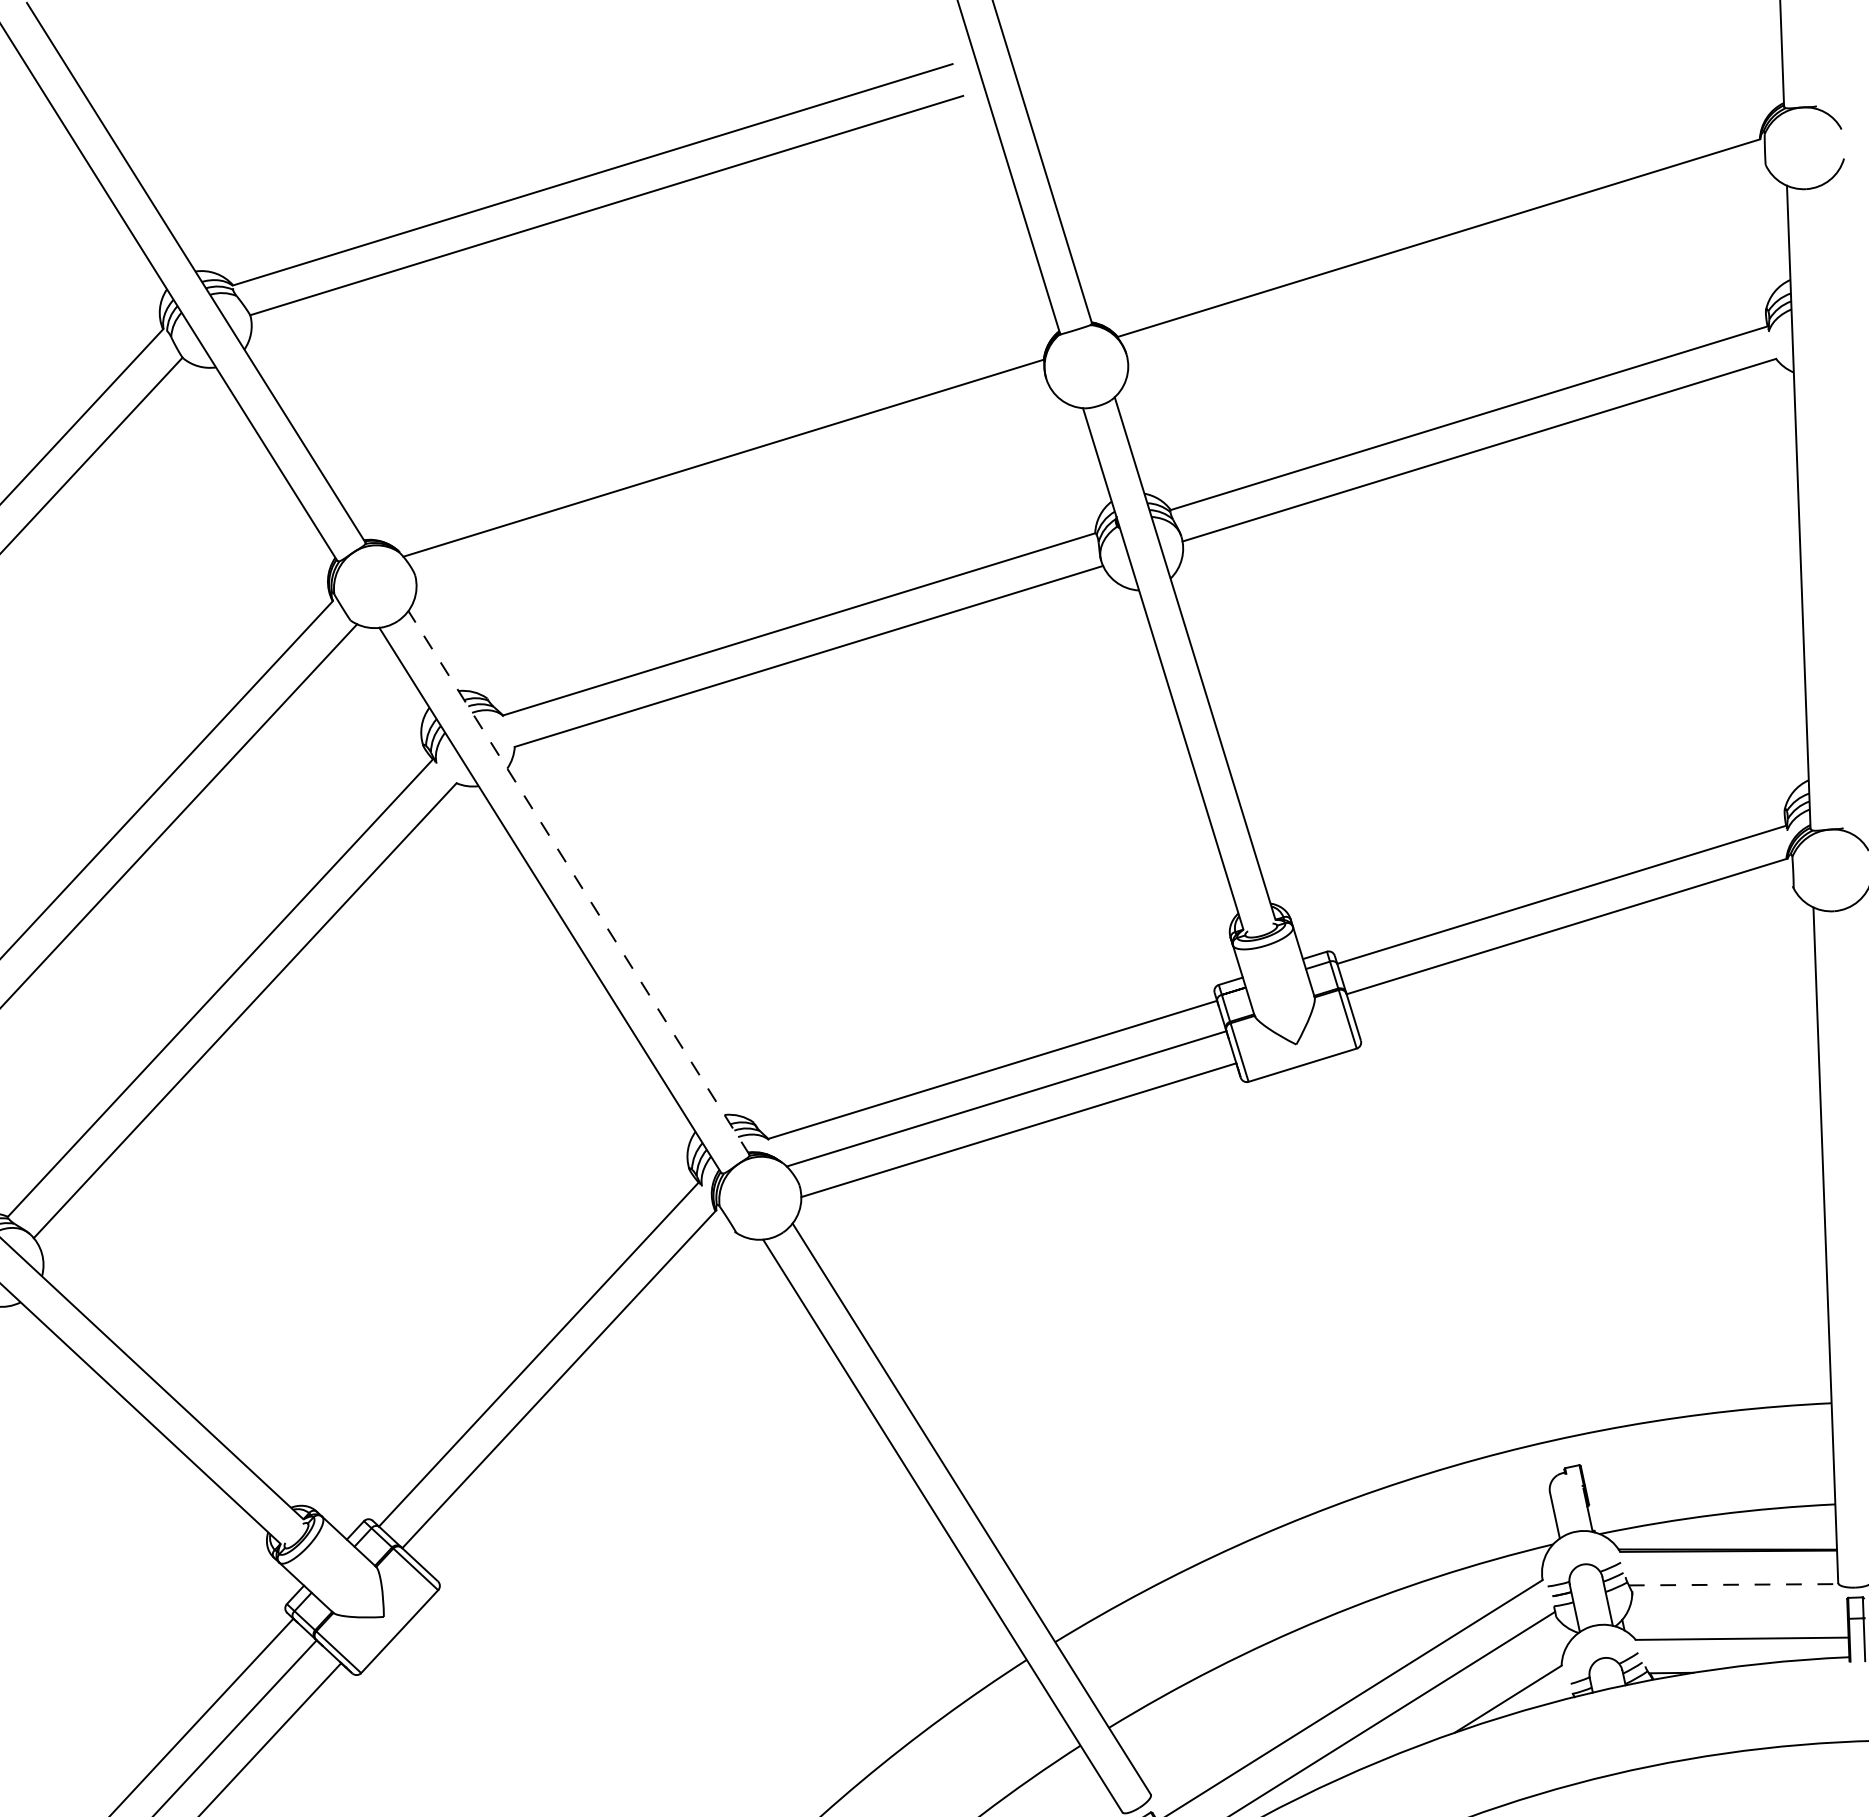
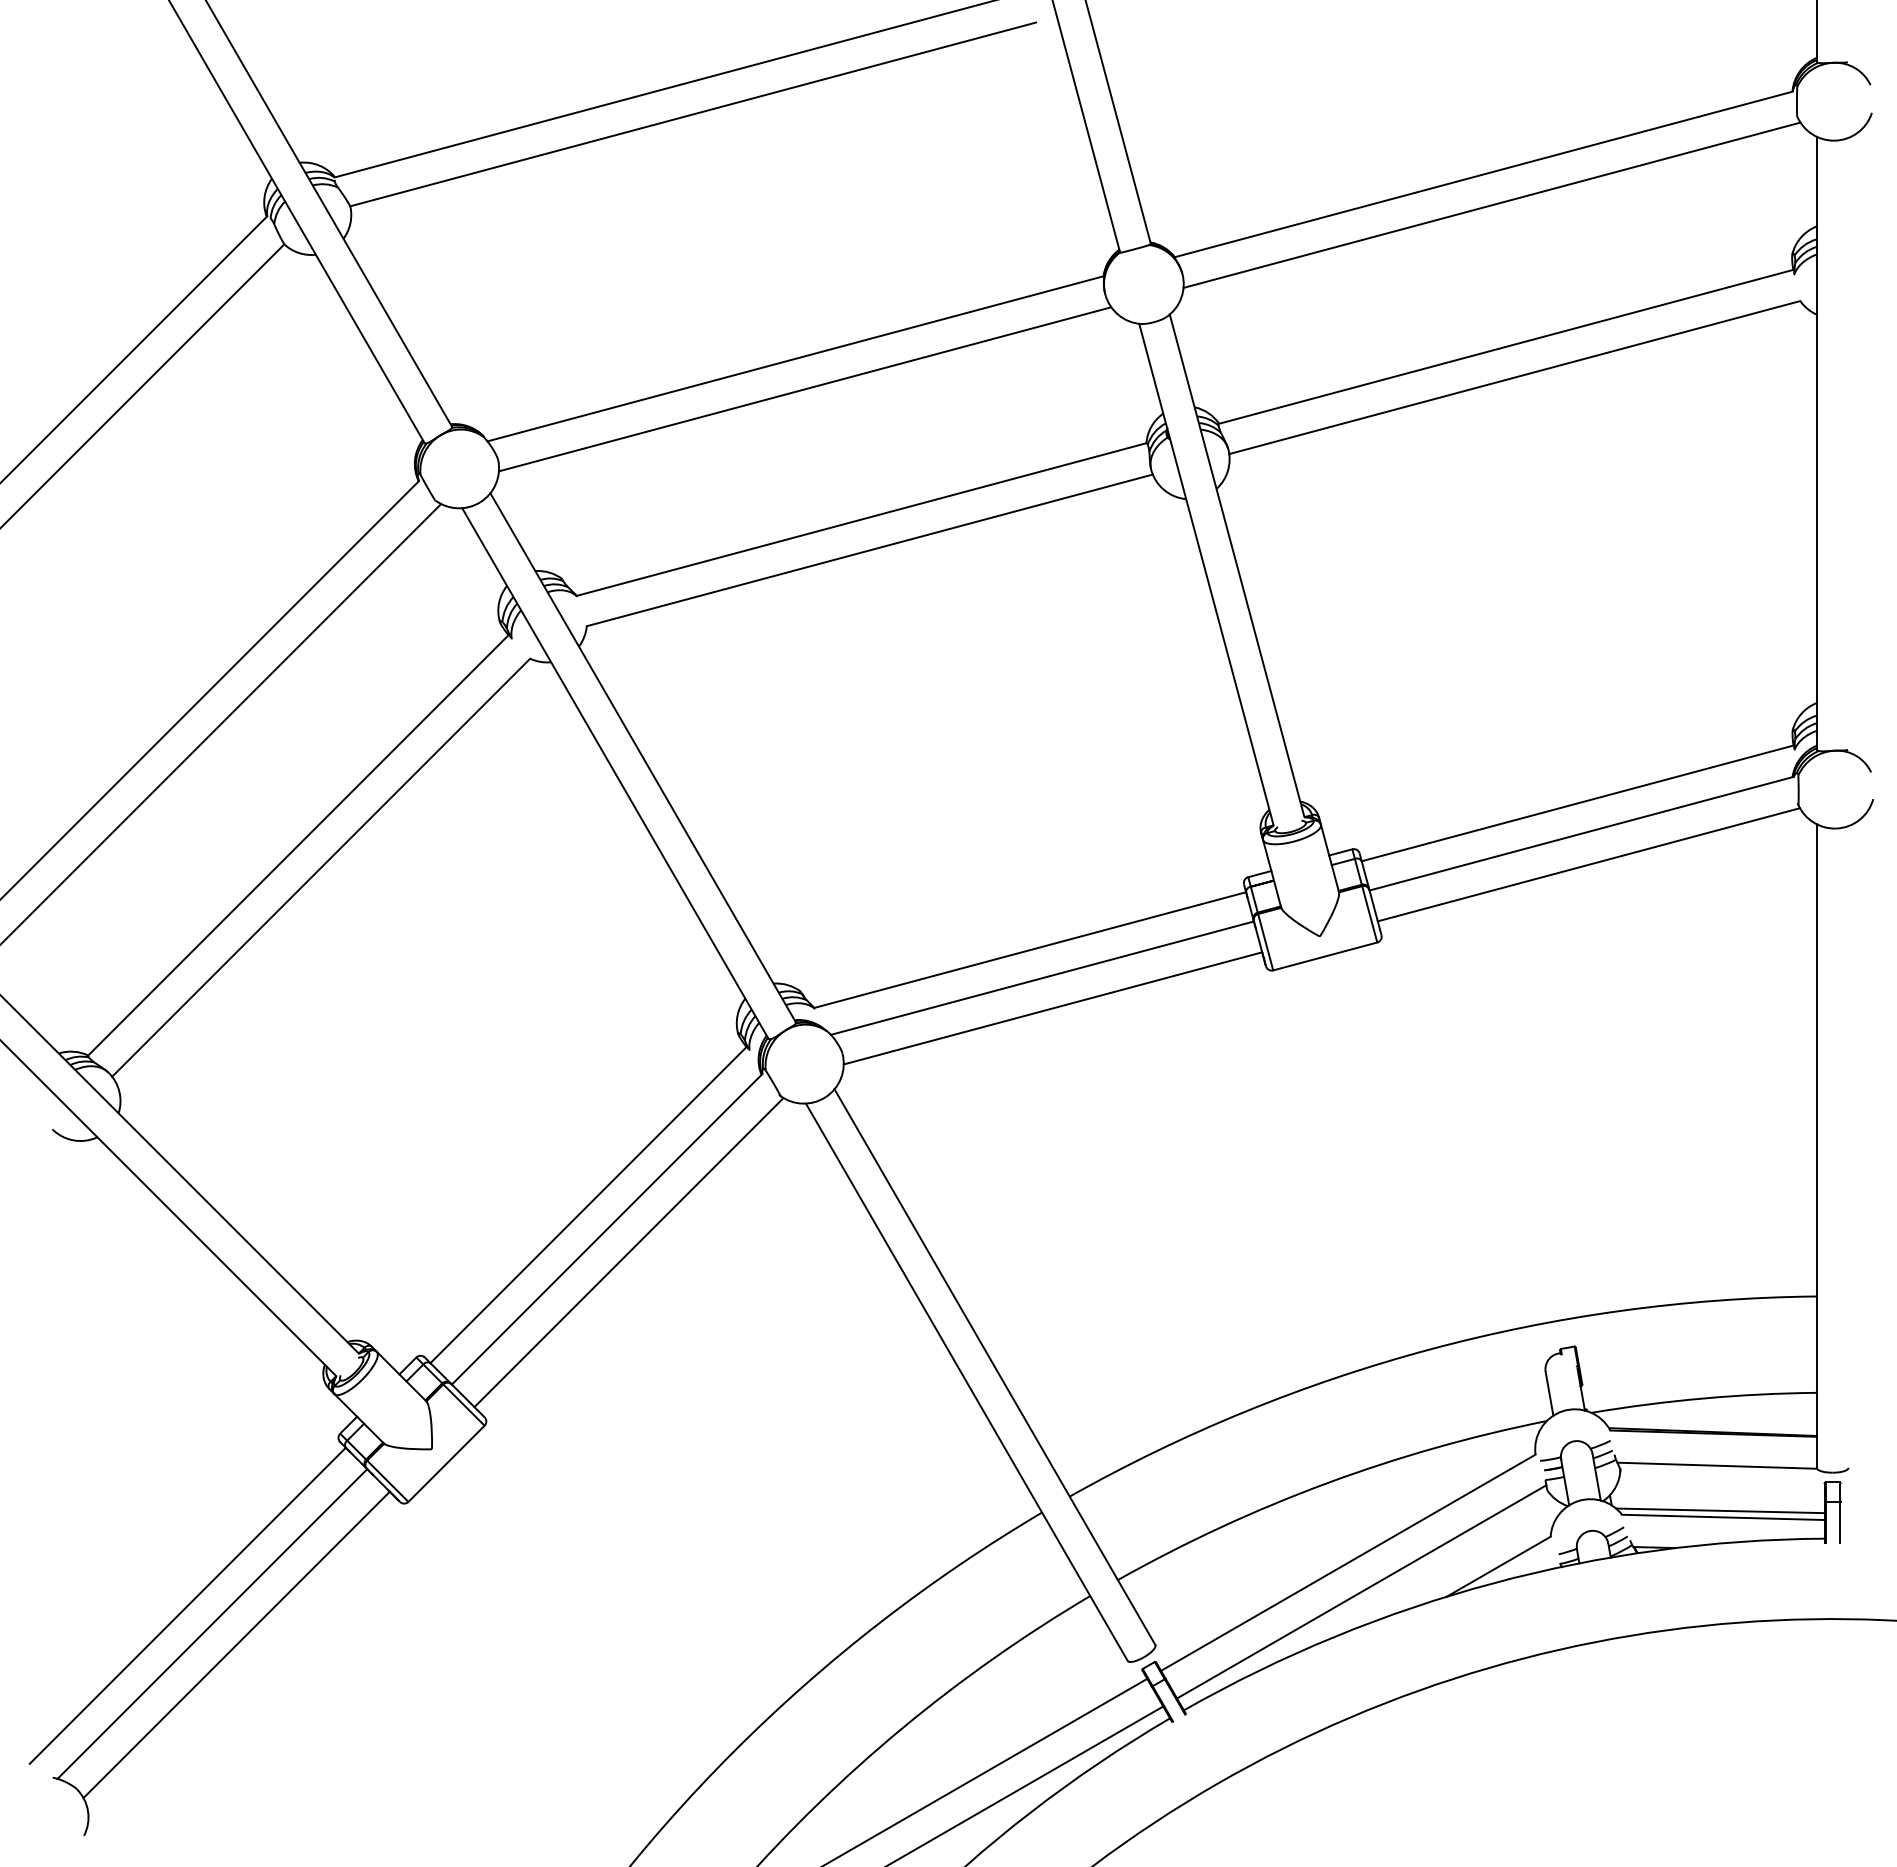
line: (1448, 269) -> (1491, 204), added
line: (734, 490) -> (804, 389), added
line: (579, 882) -> (643, 757), dashed -> solid
line: (1575, 958) -> (1588, 864), added
line: (582, 1402) -> (628, 1252), added
line: (1734, 1584) -> (1717, 1465), dashed -> solid
line: (1738, 1631) -> (1720, 1510), added

